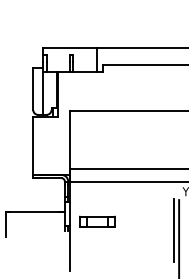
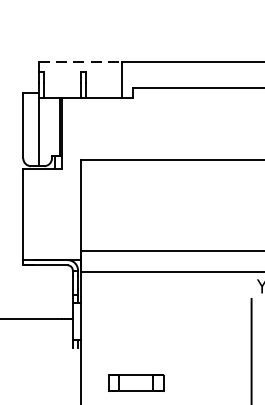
line: (69, 48) -> (80, 62), solid -> dashed
part: (97, 221) -> (136, 383), moved
line: (174, 230) -> (244, 347), removed

